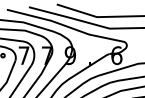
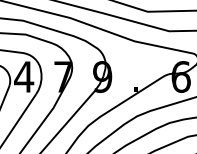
text: (23, 55) -> (23, 76), 7 -> 4

